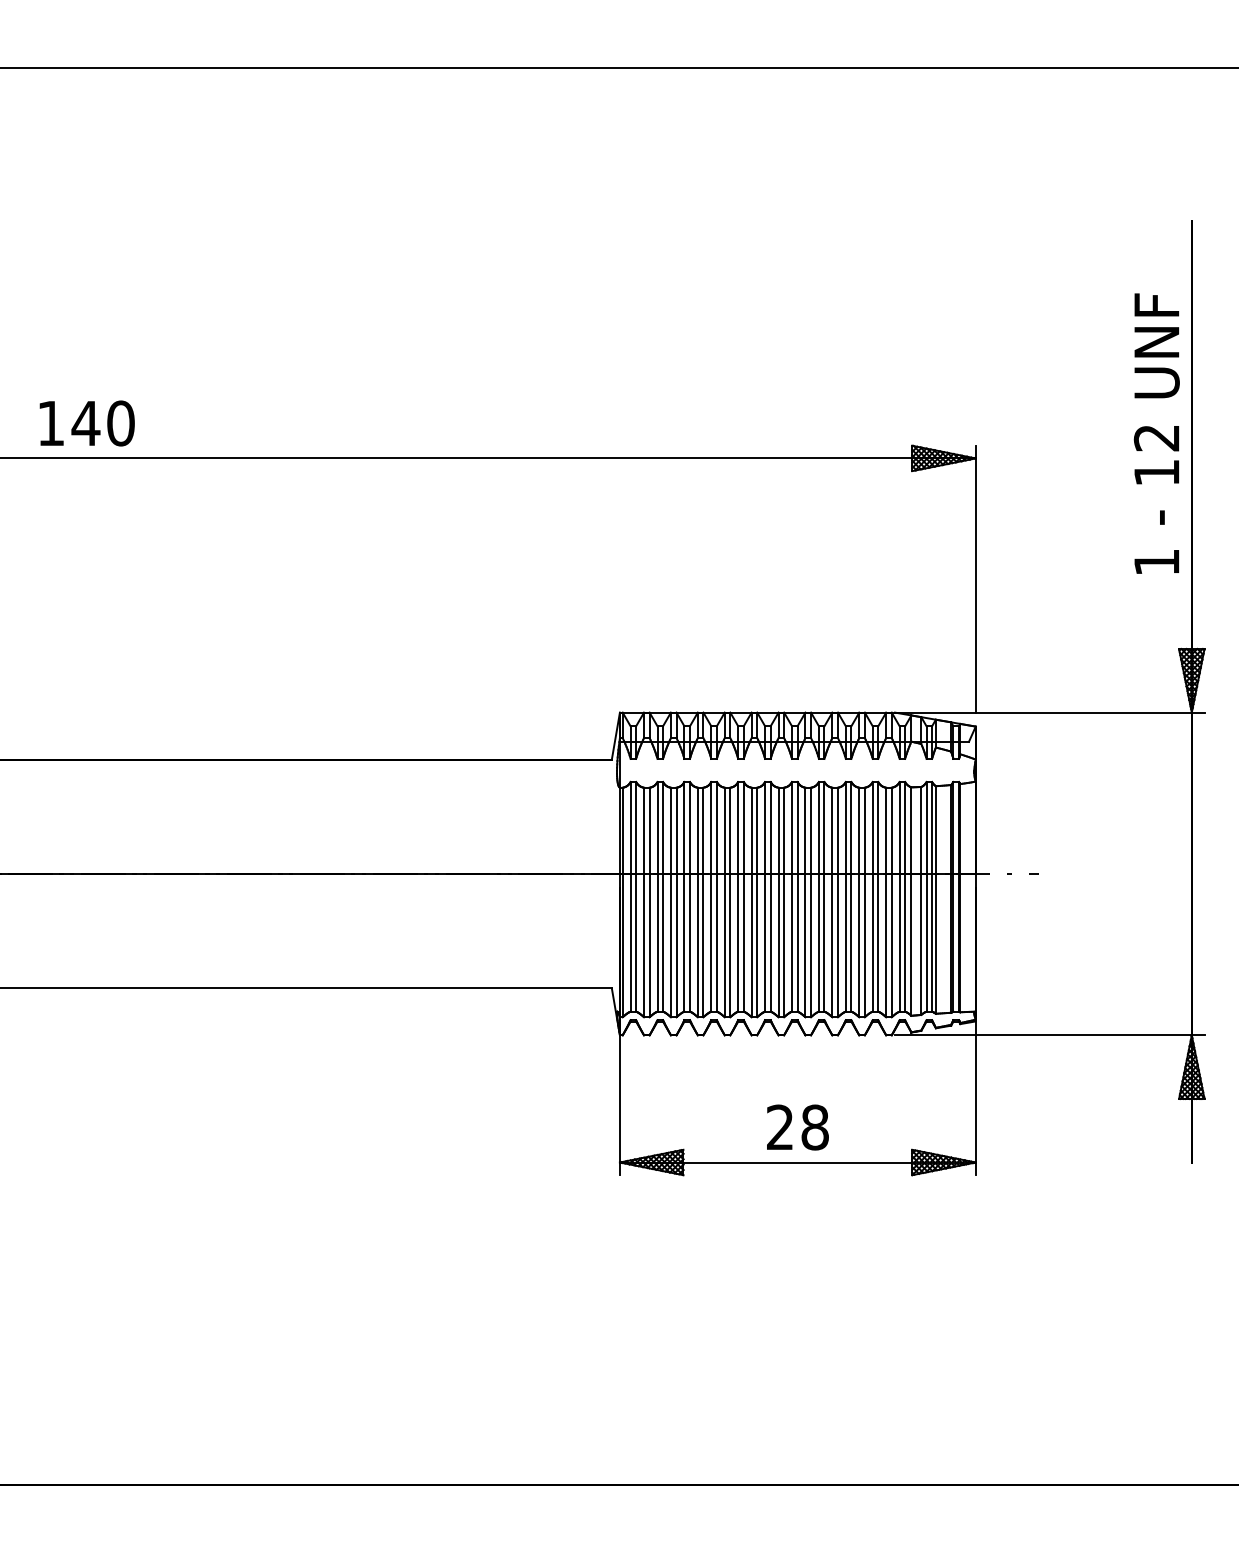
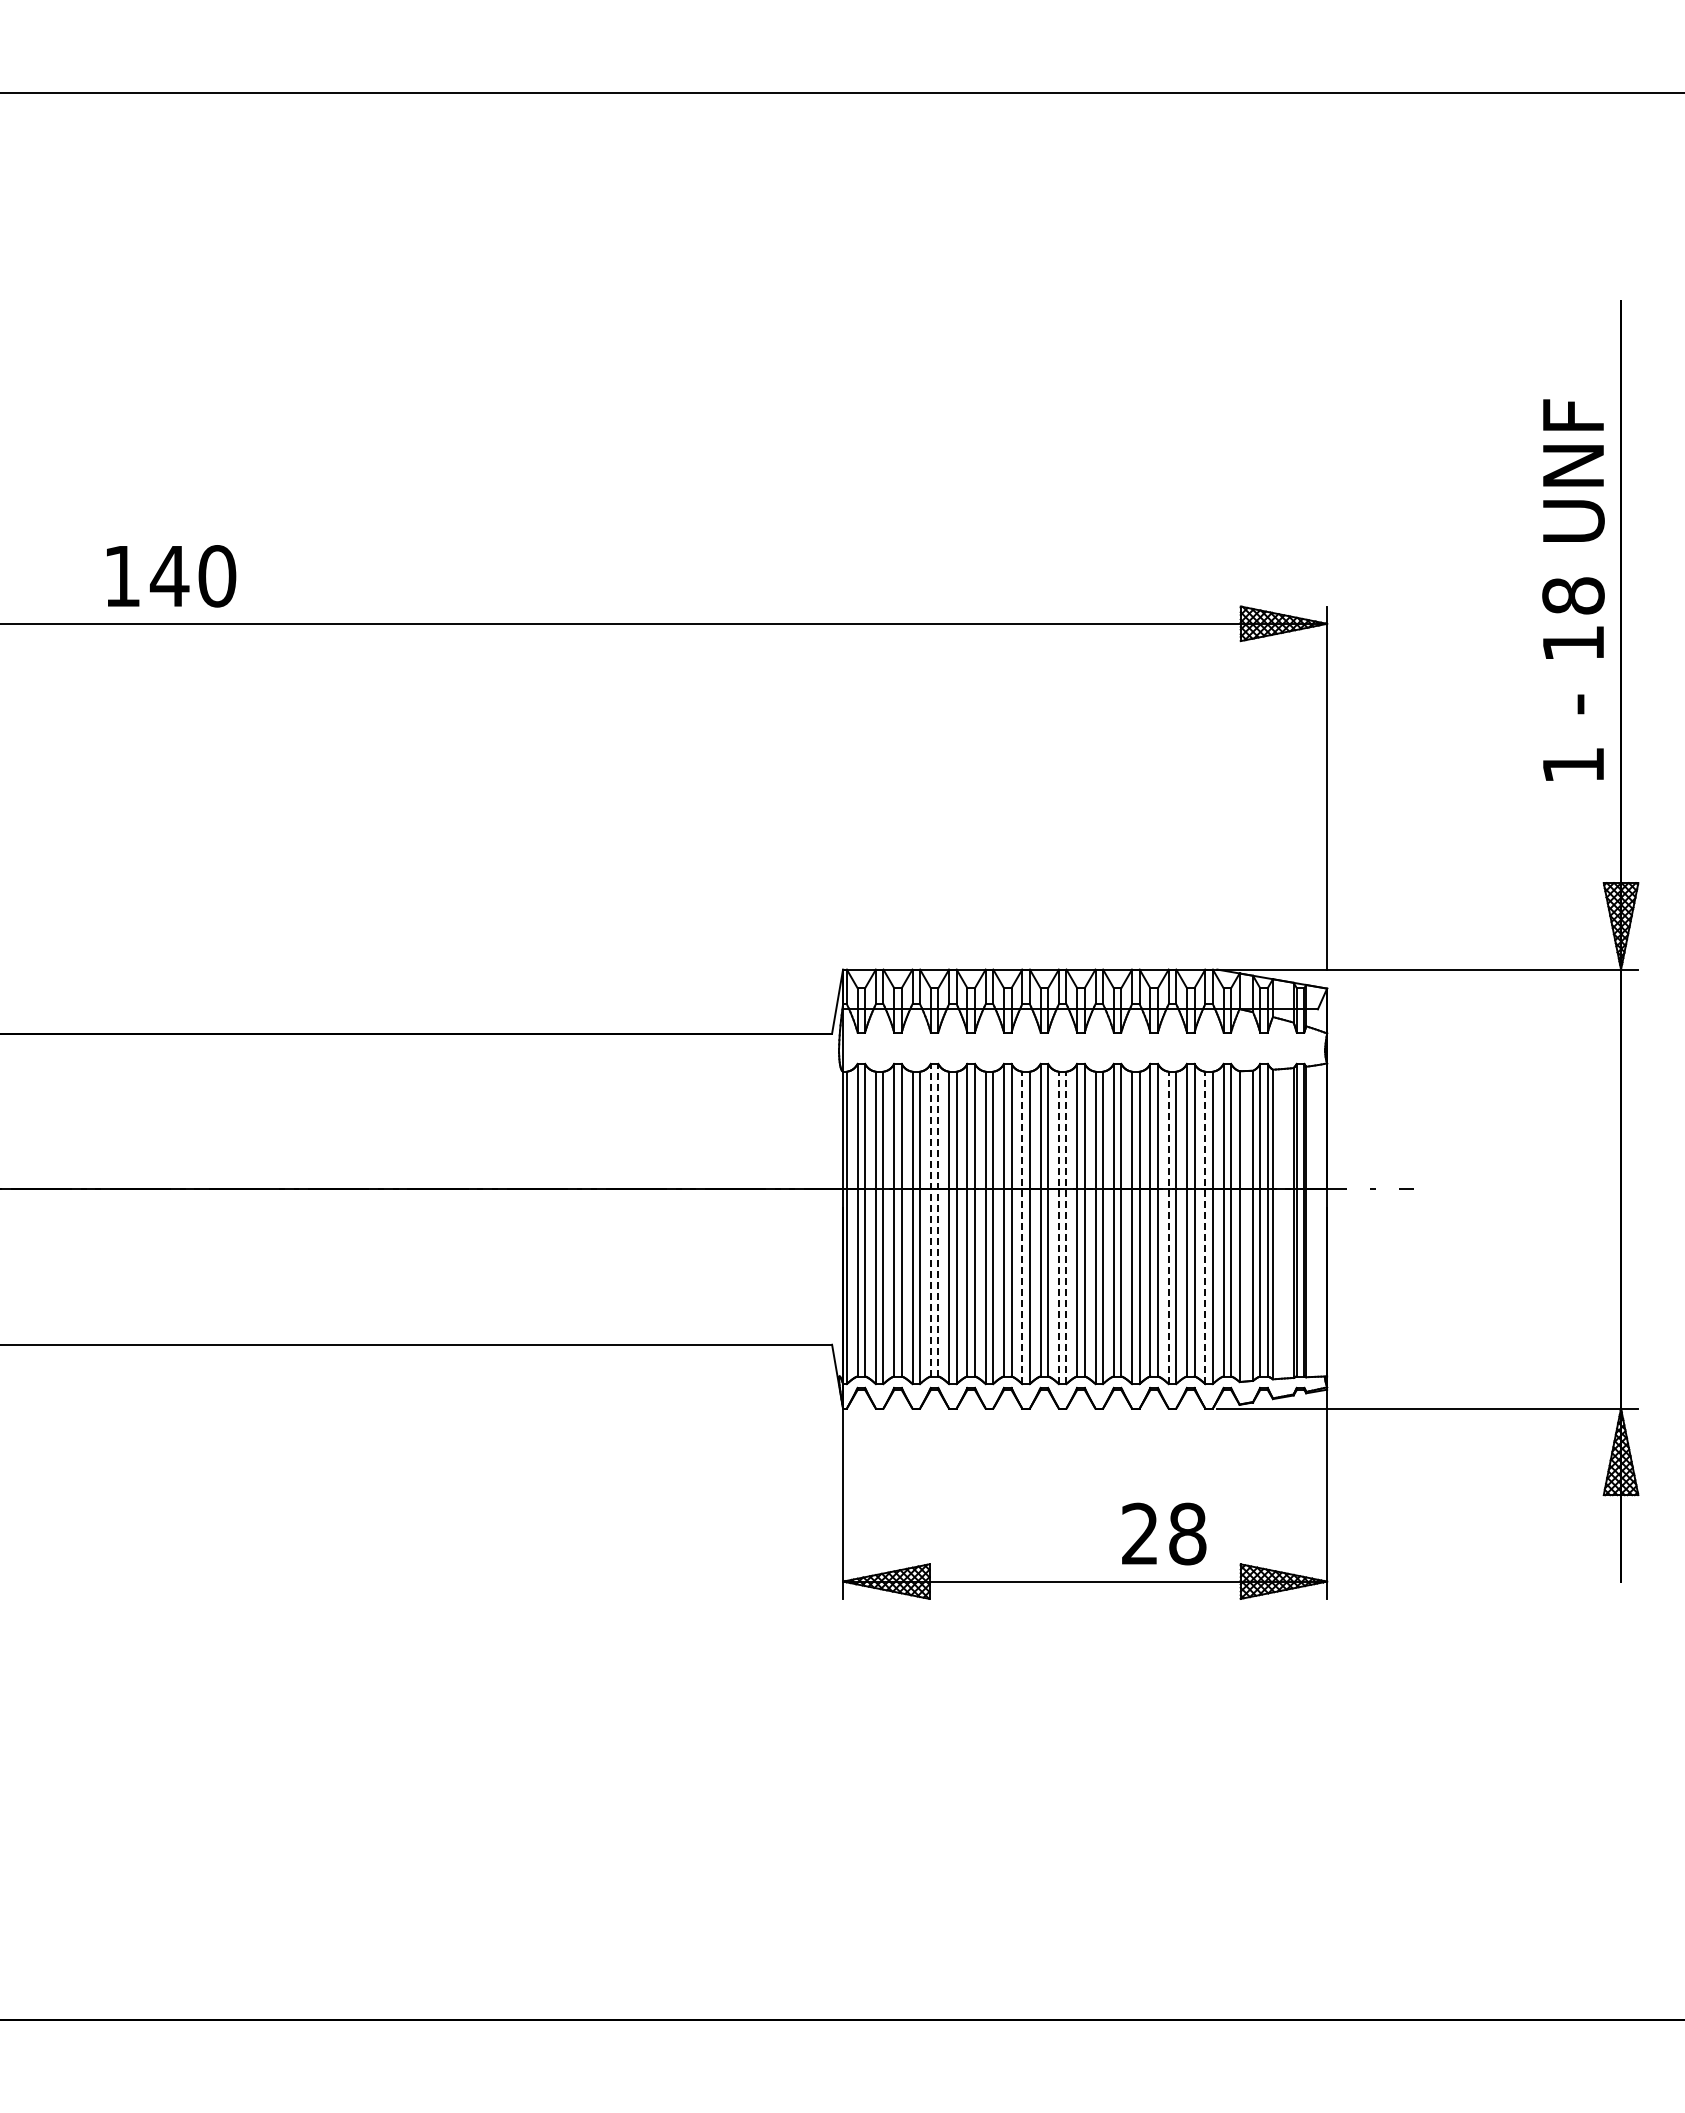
text: (87, 423) -> (171, 576), moved
text: (1156, 437) -> (1573, 595), 12 -> 18
line: (684, 896) -> (930, 1219), solid -> dashed
line: (690, 896) -> (938, 1219), solid -> dashed
line: (751, 902) -> (1022, 1227), solid -> dashed
line: (778, 902) -> (1058, 1227), solid -> dashed
line: (784, 902) -> (1066, 1227), solid -> dashed
line: (859, 902) -> (1168, 1227), solid -> dashed
line: (886, 902) -> (1205, 1227), solid -> dashed
text: (798, 1127) -> (1164, 1533), moved

